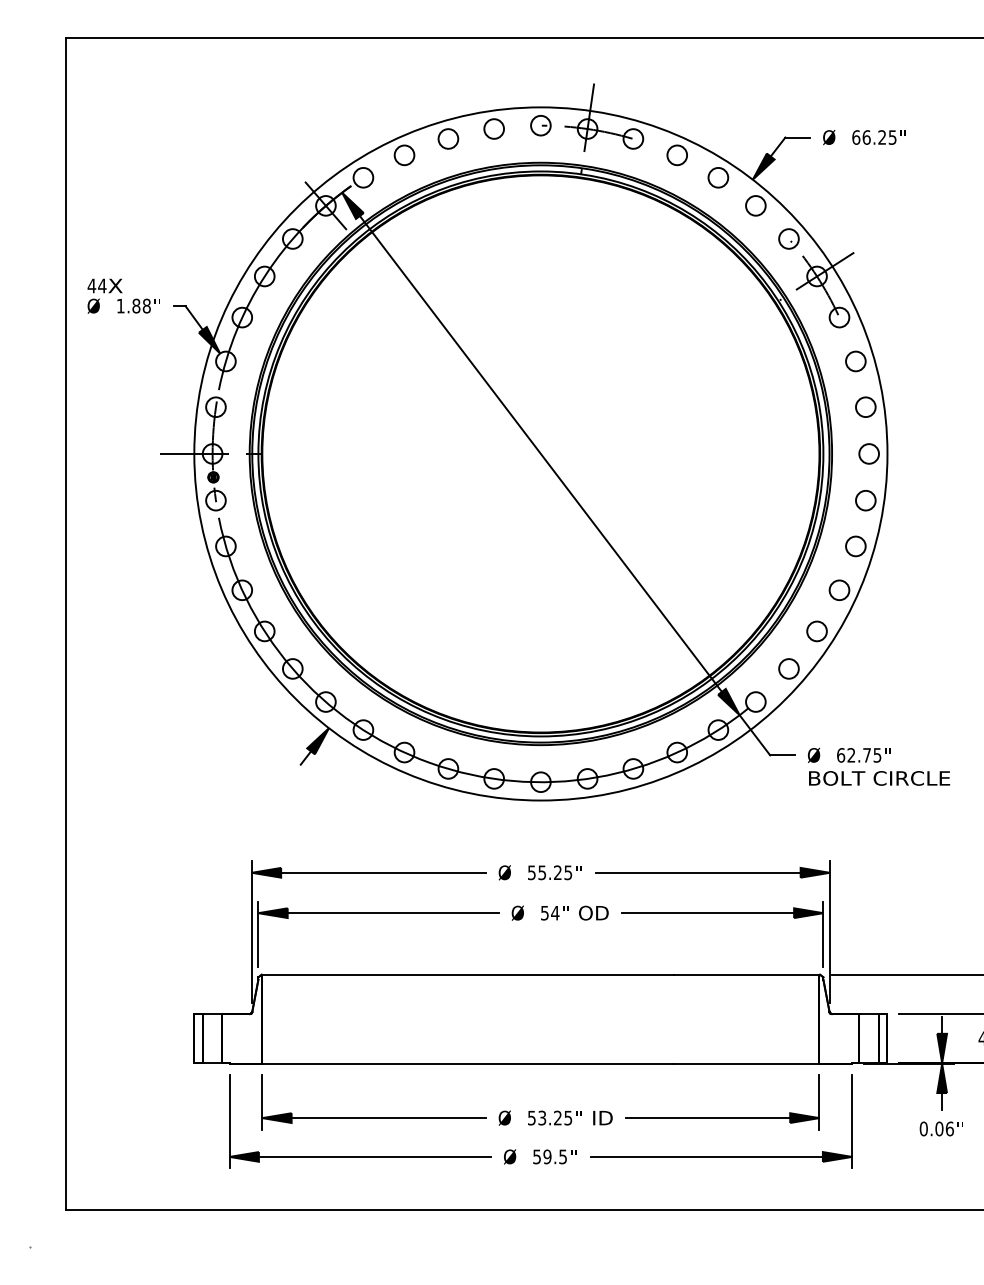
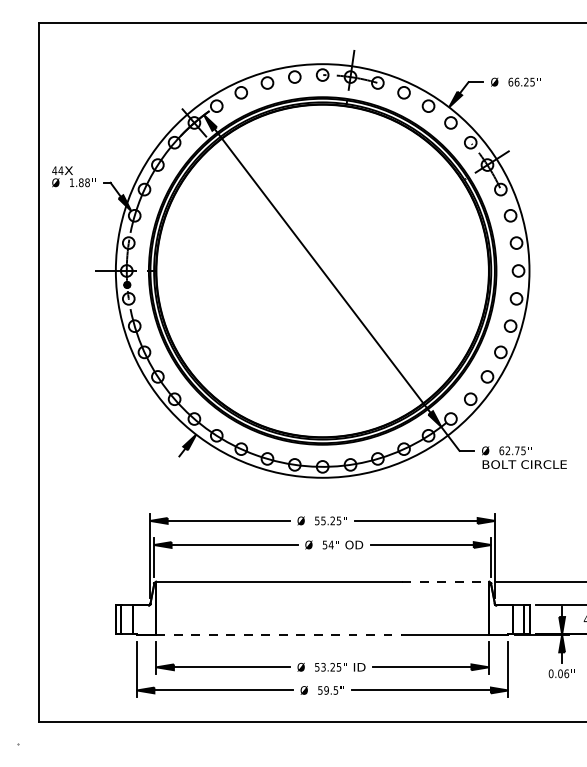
line: (748, 974) -> (446, 581), solid -> dashed
line: (468, 1063) -> (279, 634), solid -> dashed

